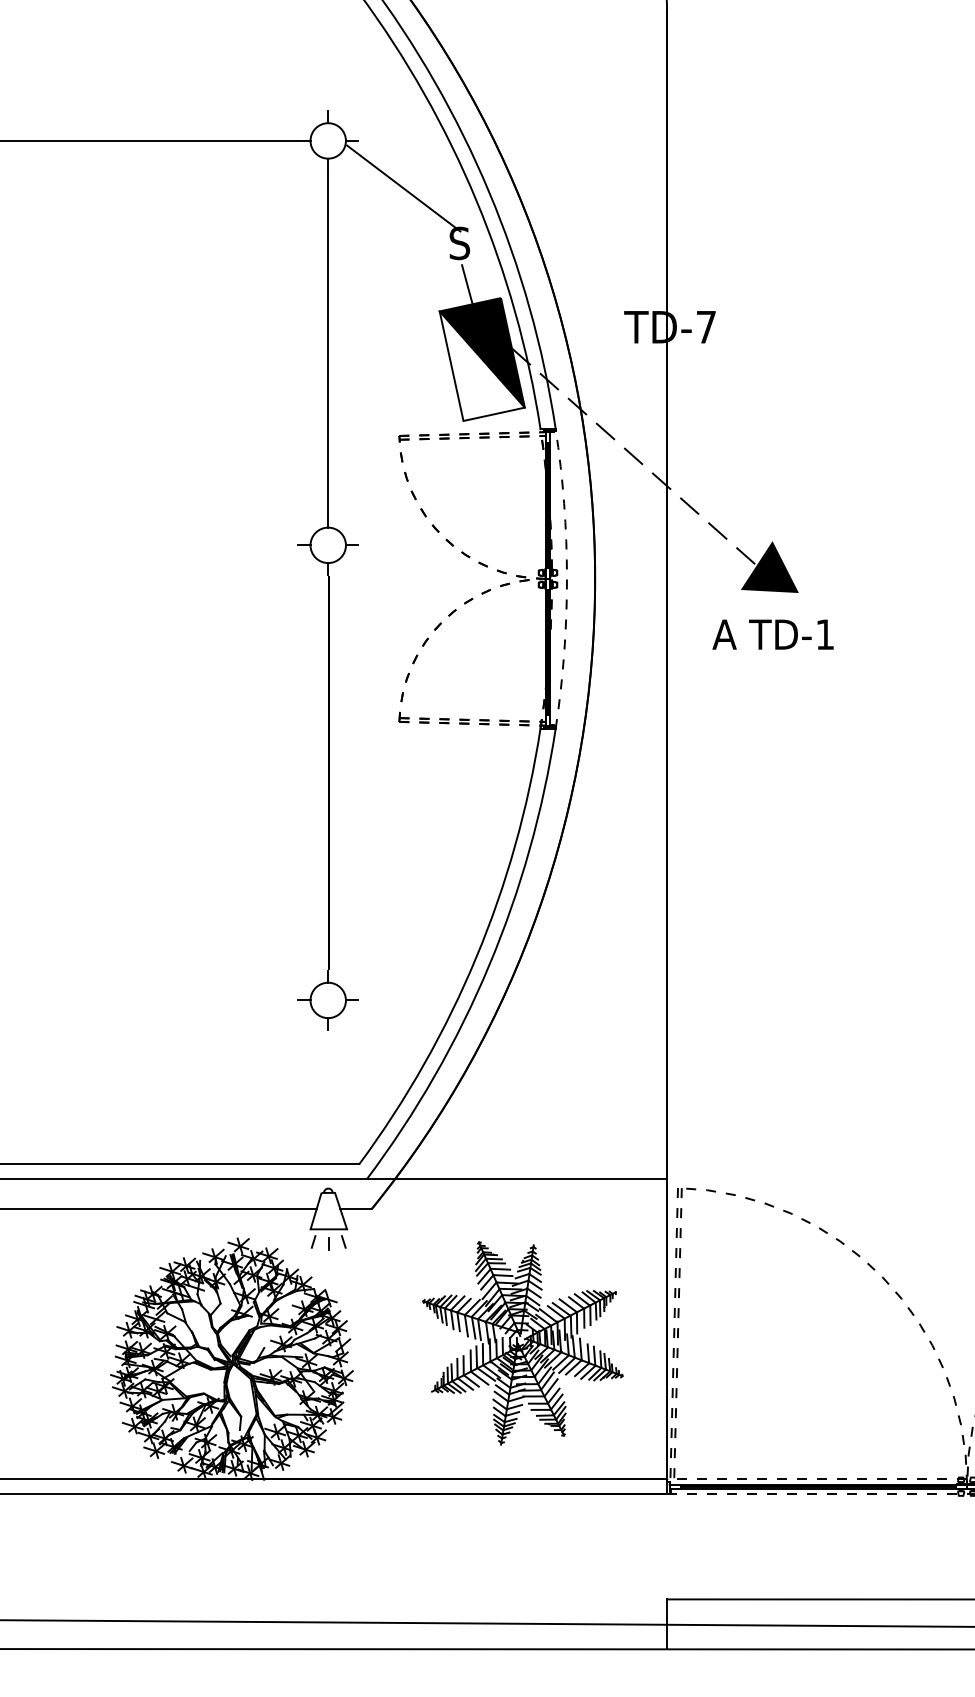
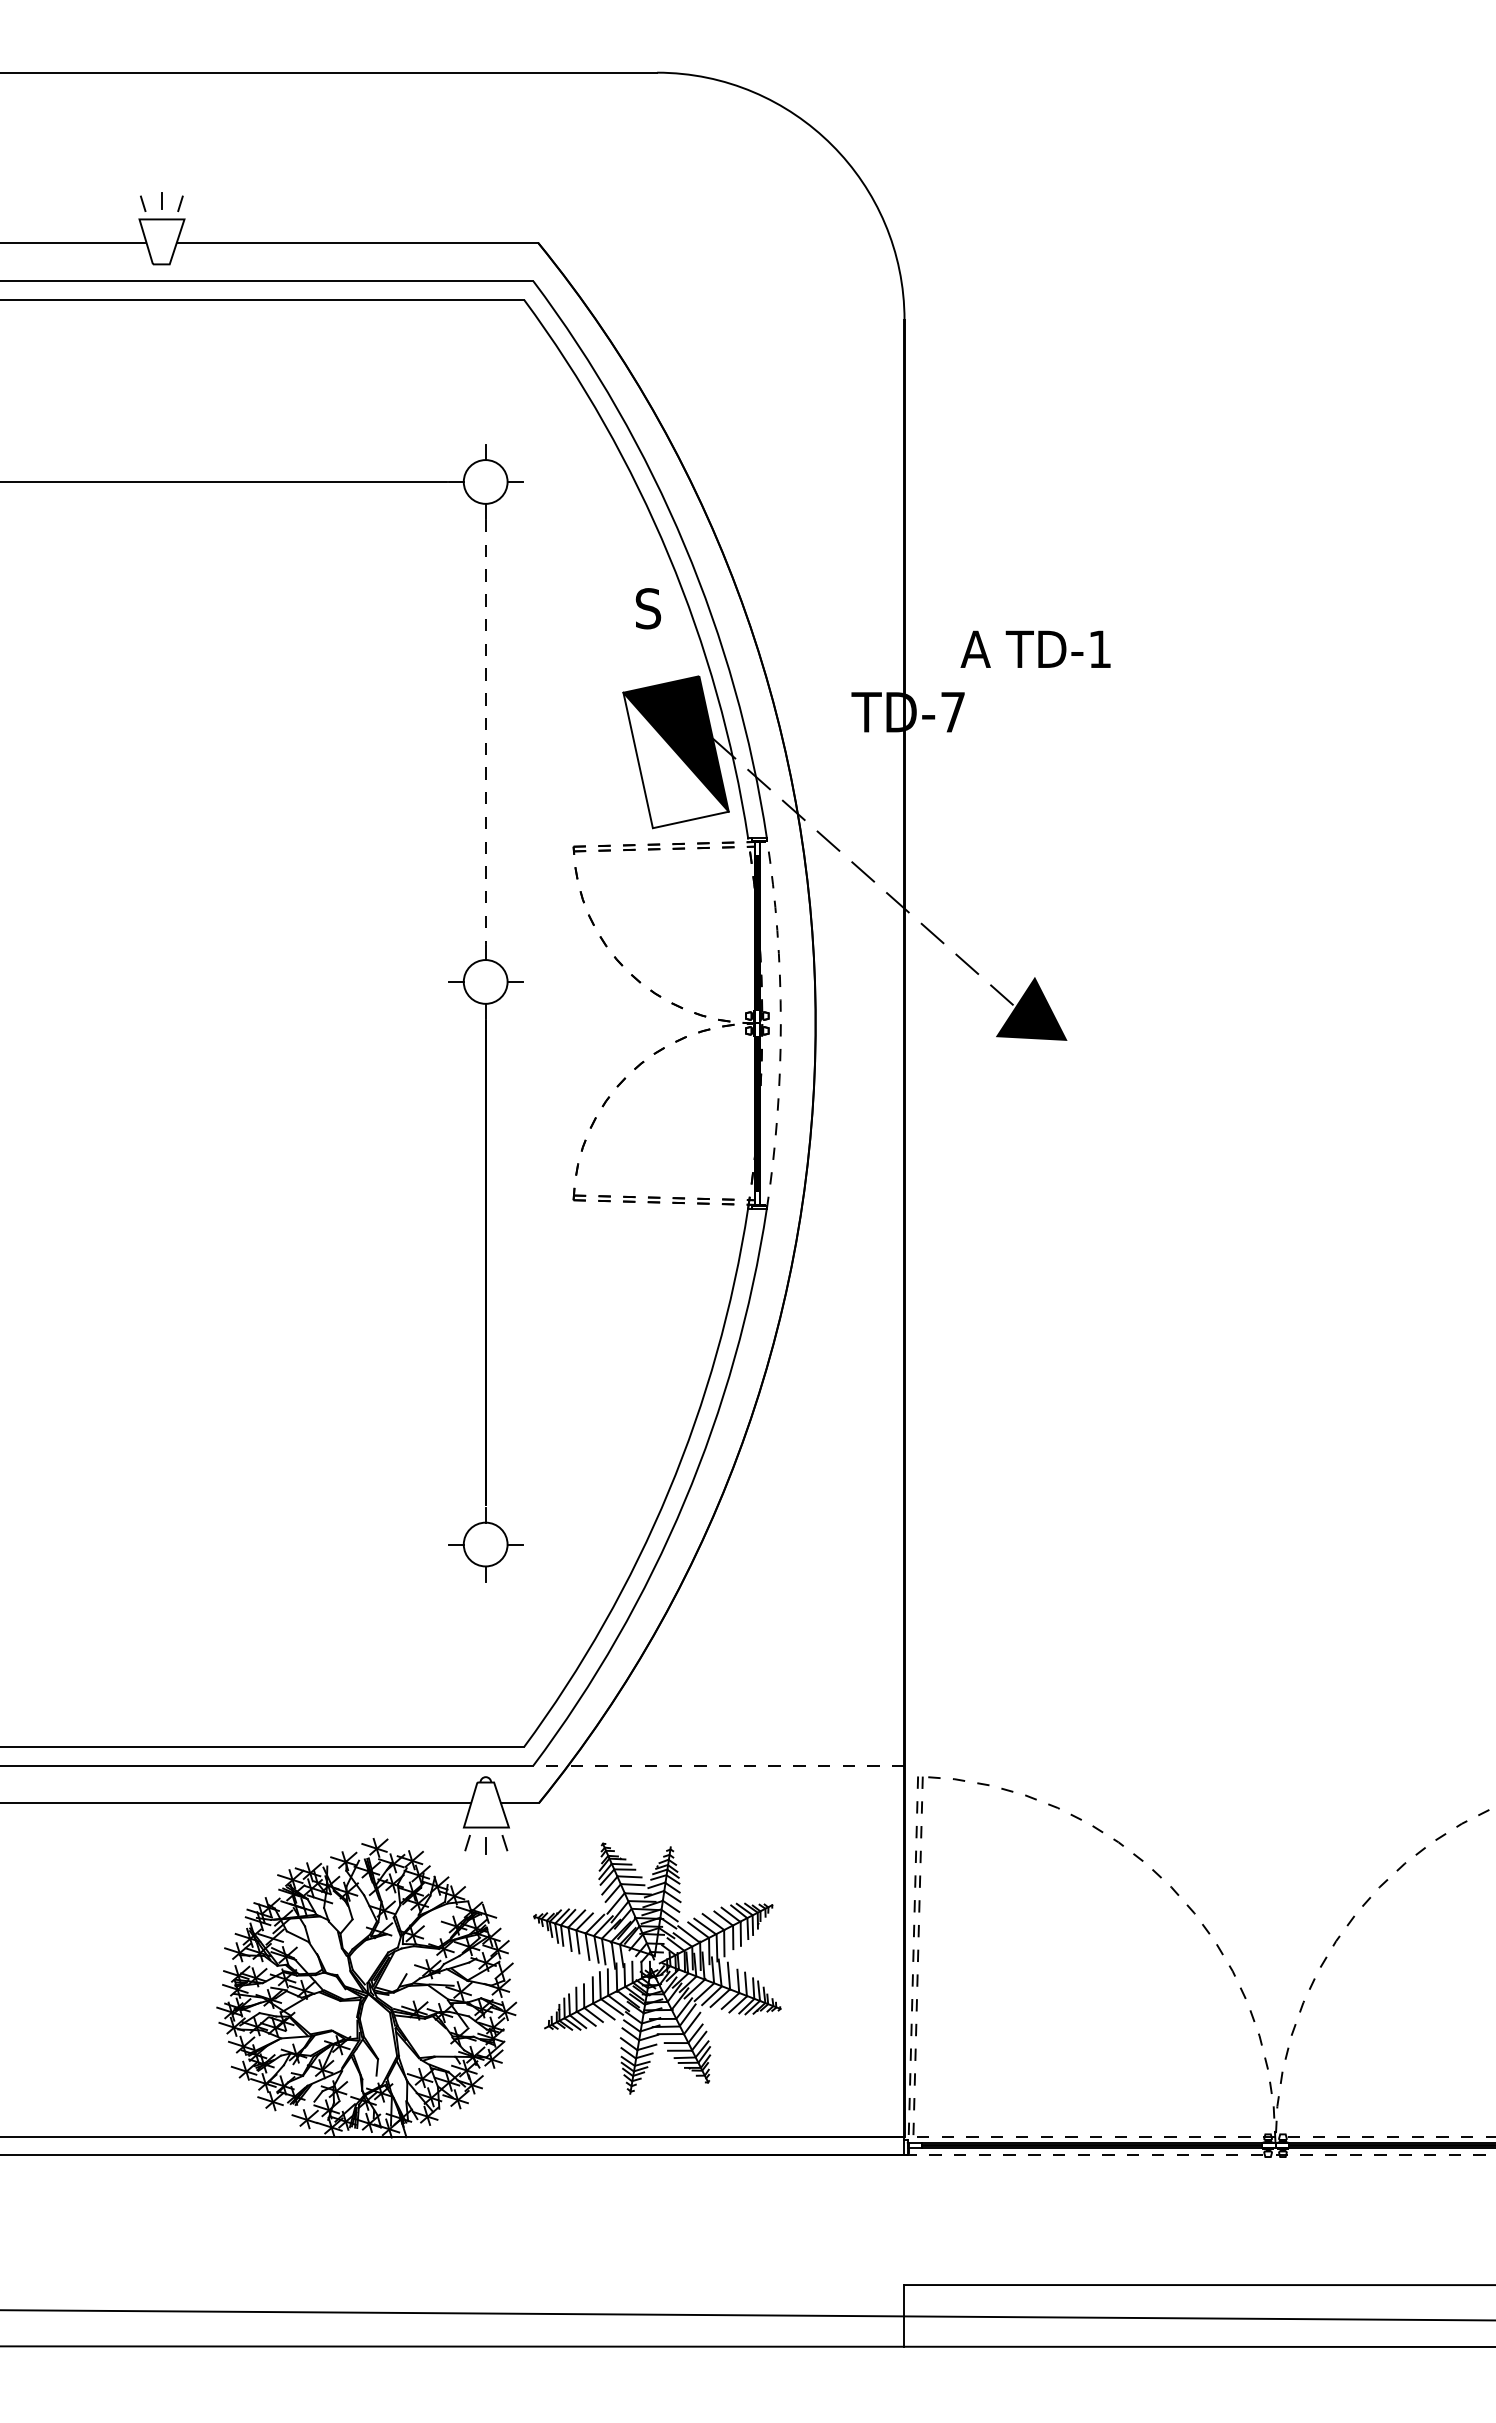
line: (404, 188) -> (579, 540), removed
line: (467, 284) -> (657, 659), removed
line: (328, 343) -> (485, 732), solid -> dashed
text: (772, 633) -> (1035, 648), moved
line: (516, 1179) -> (718, 1765), solid -> dashed
part: (523, 1343) -> (657, 1968), moved

